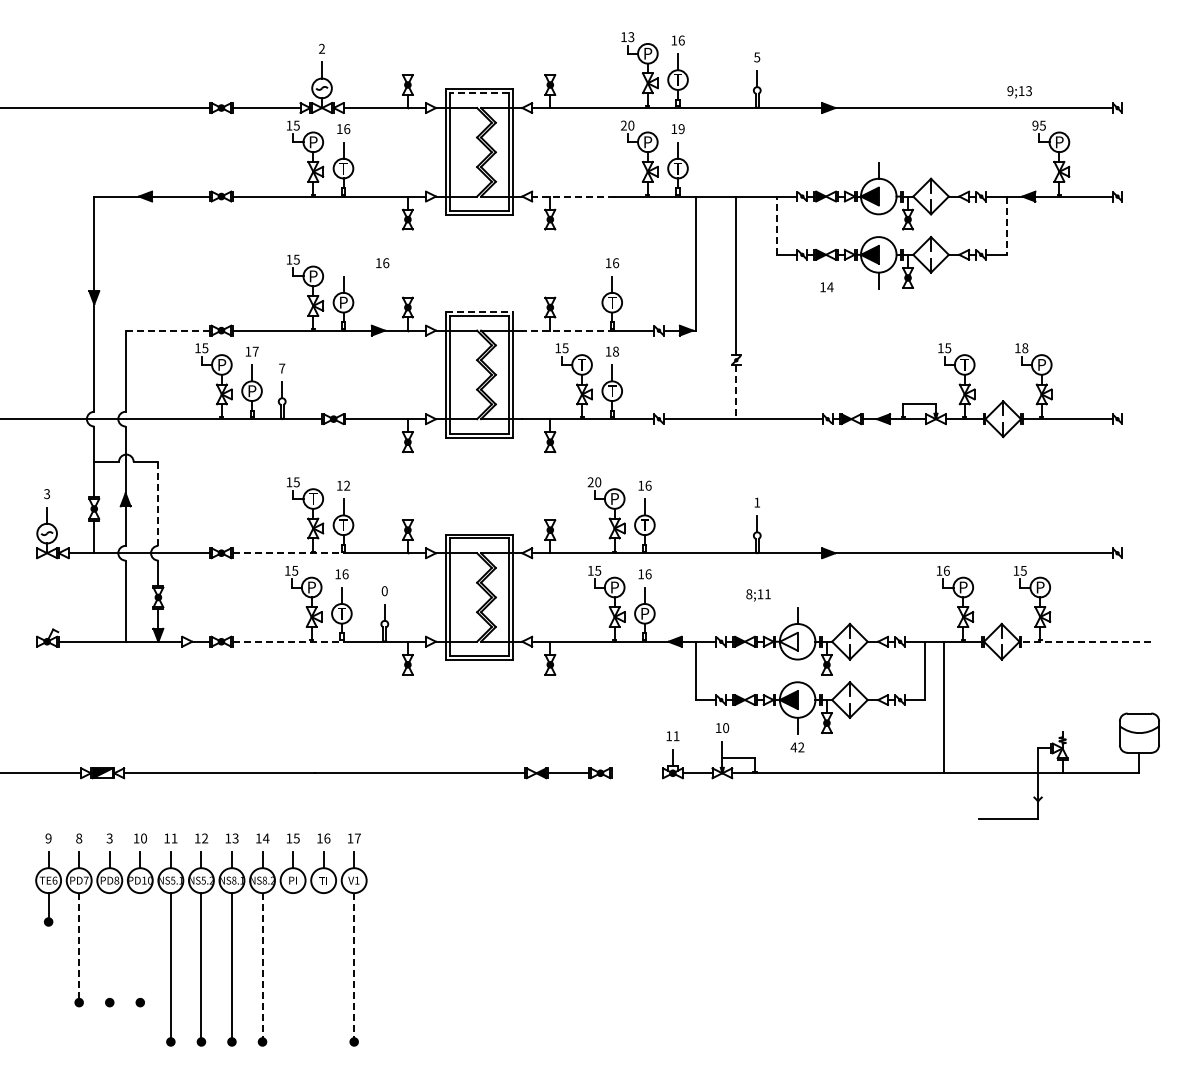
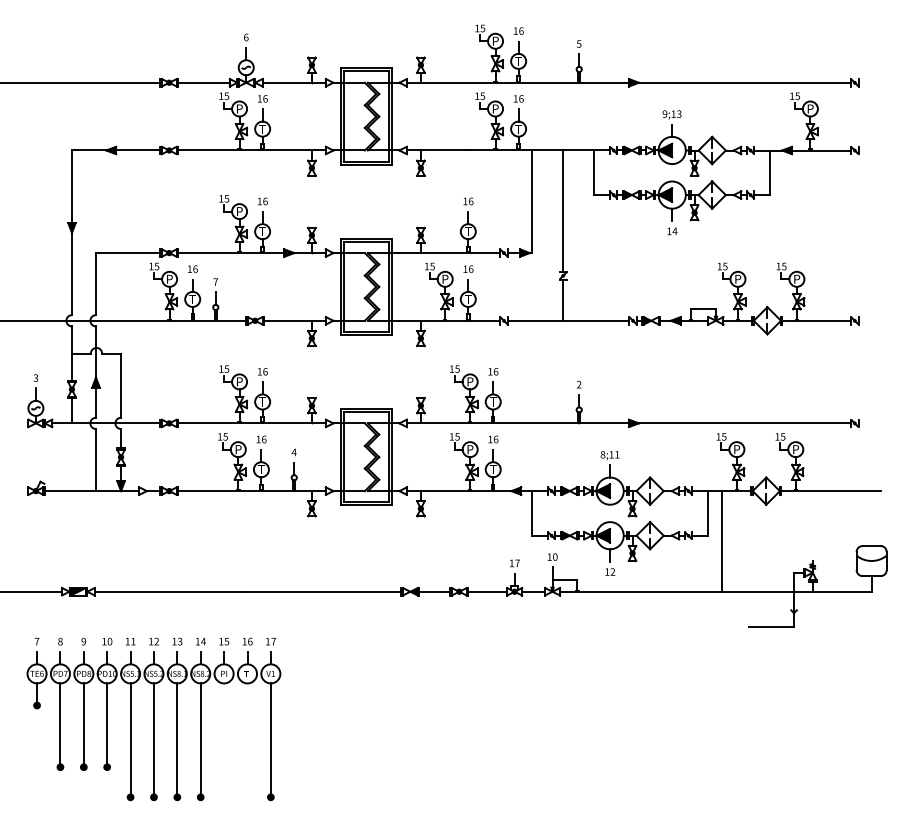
text: (631, 36) -> (483, 28), 13 -> 15
text: (322, 48) -> (246, 37), 2 -> 6
text: (1019, 92) -> (671, 115), moved
line: (479, 93) -> (366, 71), dashed -> solid
text: (627, 125) -> (479, 96), 20 -> 15
text: (1035, 125) -> (792, 96), 95 -> 15
text: (681, 129) -> (521, 99), 19 -> 16
line: (572, 196) -> (437, 150), dashed -> solid
line: (777, 225) -> (594, 172), dashed -> solid
line: (1006, 226) -> (769, 173), dashed -> solid
text: (382, 263) -> (262, 201), moved
text: (826, 287) -> (671, 231), moved
text: (343, 302) -> (262, 231), Р -> Т
line: (479, 311) -> (366, 238), dashed -> solid
line: (167, 330) -> (128, 252), dashed -> solid
line: (568, 330) -> (434, 252), dashed -> solid
text: (1025, 348) -> (784, 266), 18 -> 15
text: (255, 351) -> (195, 269), 17 -> 16
text: (616, 351) -> (471, 269), 18 -> 16
text: (582, 364) -> (445, 278), Т -> Р
text: (964, 364) -> (737, 278), Т -> Р
text: (252, 391) -> (193, 299), Р -> Т
line: (736, 392) -> (563, 300), dashed -> solid
text: (594, 482) -> (454, 369), 20 -> 15
text: (347, 485) -> (265, 371), 12 -> 16
text: (313, 498) -> (239, 381), Т -> Р
text: (757, 502) -> (579, 384), 1 -> 2
line: (158, 503) -> (121, 385), dashed -> solid
line: (288, 553) -> (220, 423), dashed -> solid
text: (946, 570) -> (724, 436), 16 -> 15
text: (384, 591) -> (294, 452), 0 -> 4
text: (758, 595) -> (610, 455), moved
text: (645, 613) -> (493, 469), Р -> Т
line: (288, 641) -> (220, 490), dashed -> solid
fill: (788, 641) -> (603, 490), added
line: (1086, 641) -> (831, 490), dashed -> solid
text: (676, 736) -> (517, 563), 11 -> 17
text: (793, 747) -> (606, 572), 42 -> 12
line: (637, 773) -> (487, 591), added
text: (48, 838) -> (36, 641), 9 -> 7
text: (109, 838) -> (83, 641), 3 -> 9
line: (79, 947) -> (60, 725), dashed -> solid
line: (109, 947) -> (83, 725), added
line: (140, 947) -> (107, 725), added
line: (262, 968) -> (200, 741), dashed -> solid
line: (354, 968) -> (271, 741), dashed -> solid

